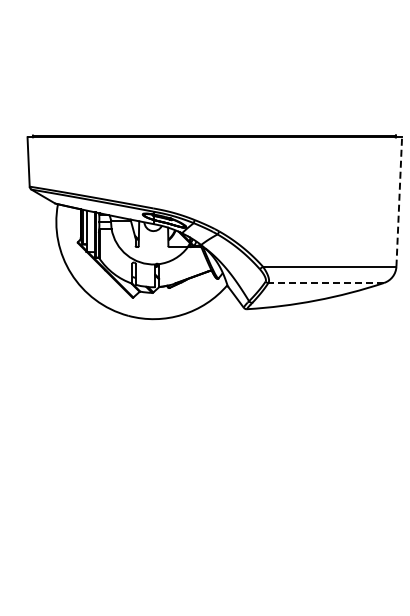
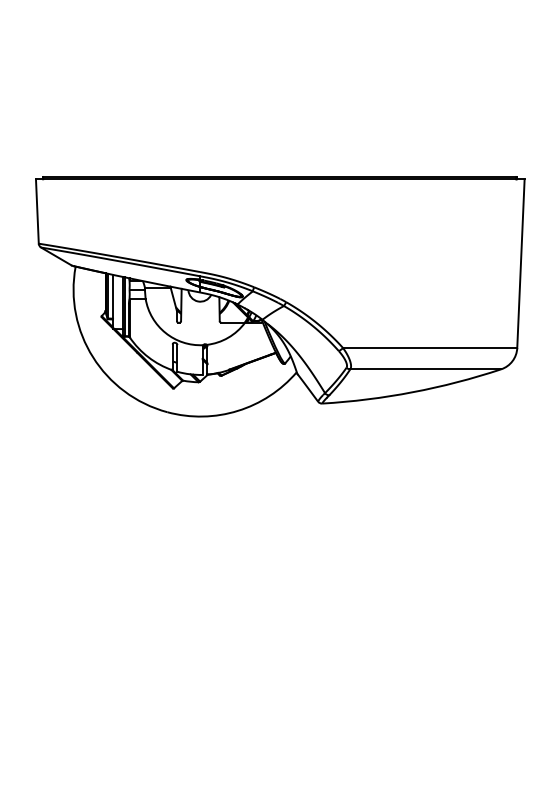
line: (399, 201) -> (521, 263), dashed -> solid
line: (326, 282) -> (426, 368), dashed -> solid

